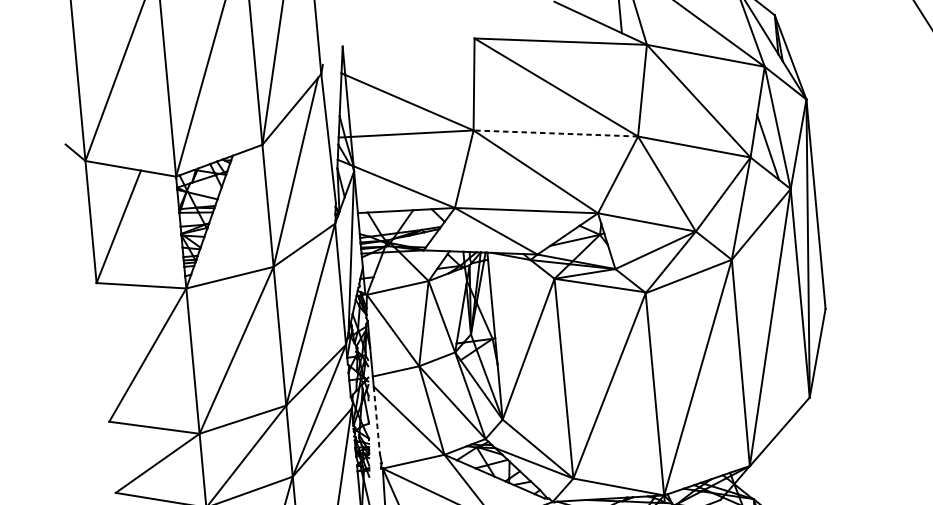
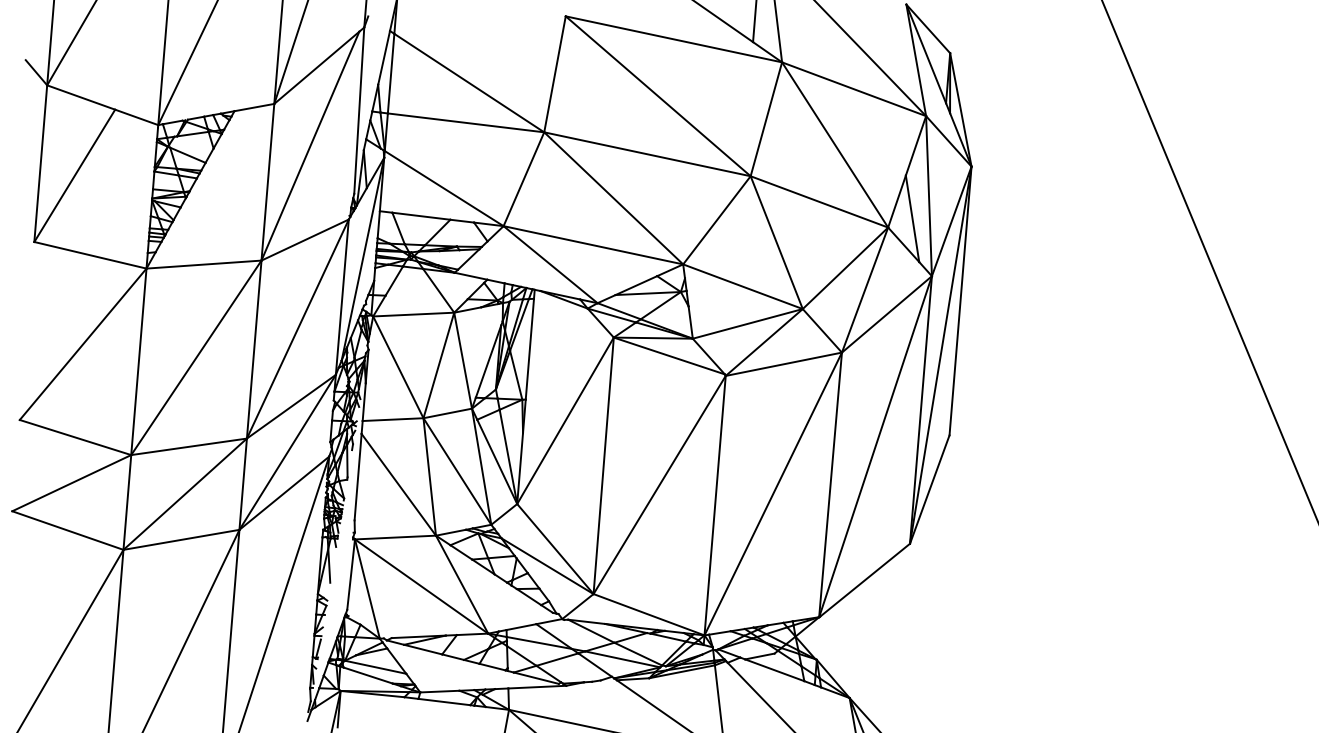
line: (555, 133) -> (647, 154), dashed -> solid
line: (377, 420) -> (358, 477), dashed -> solid

